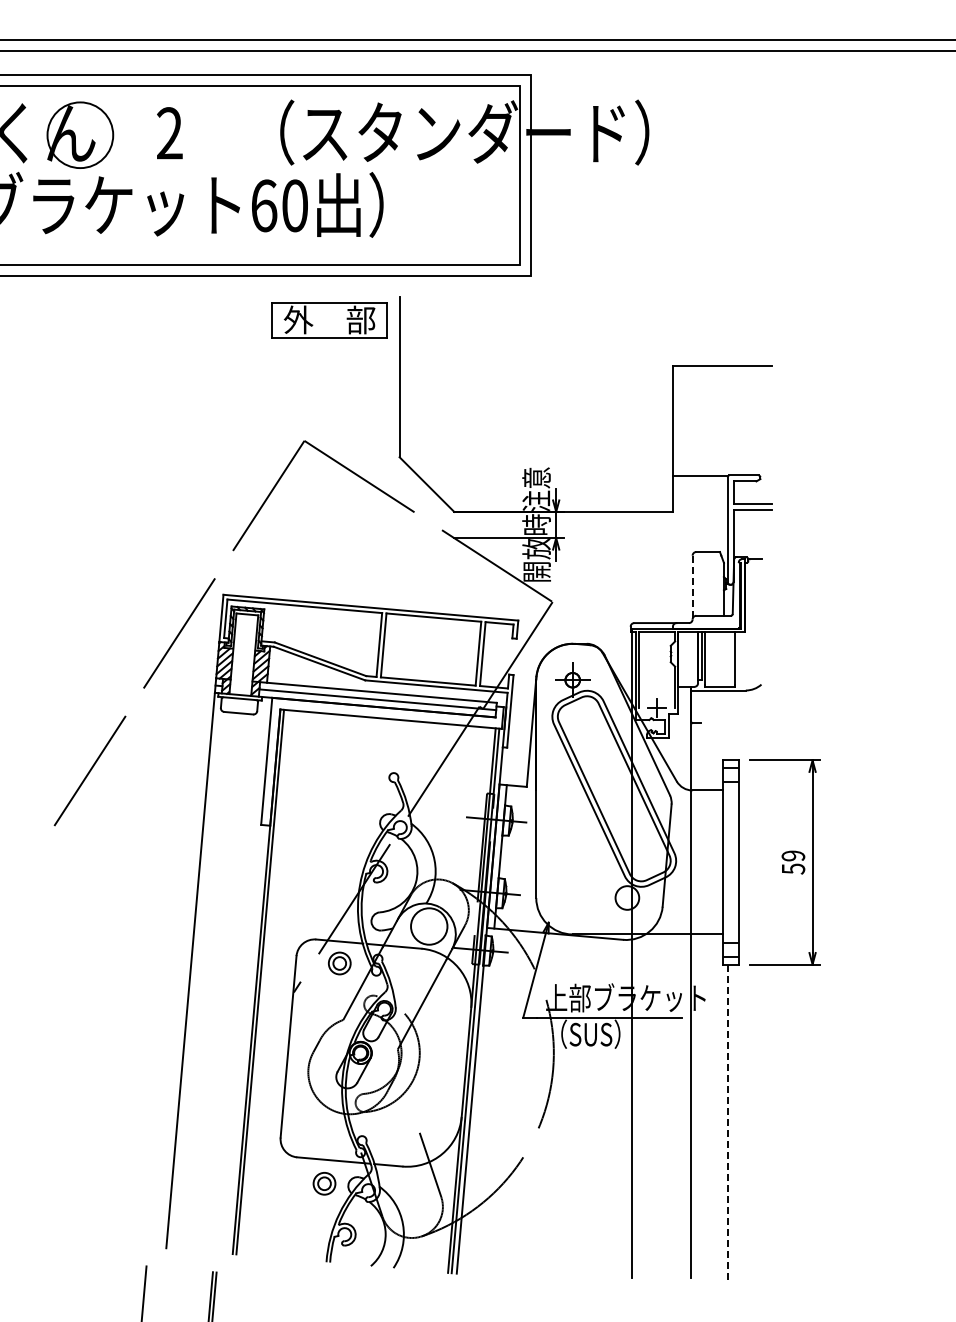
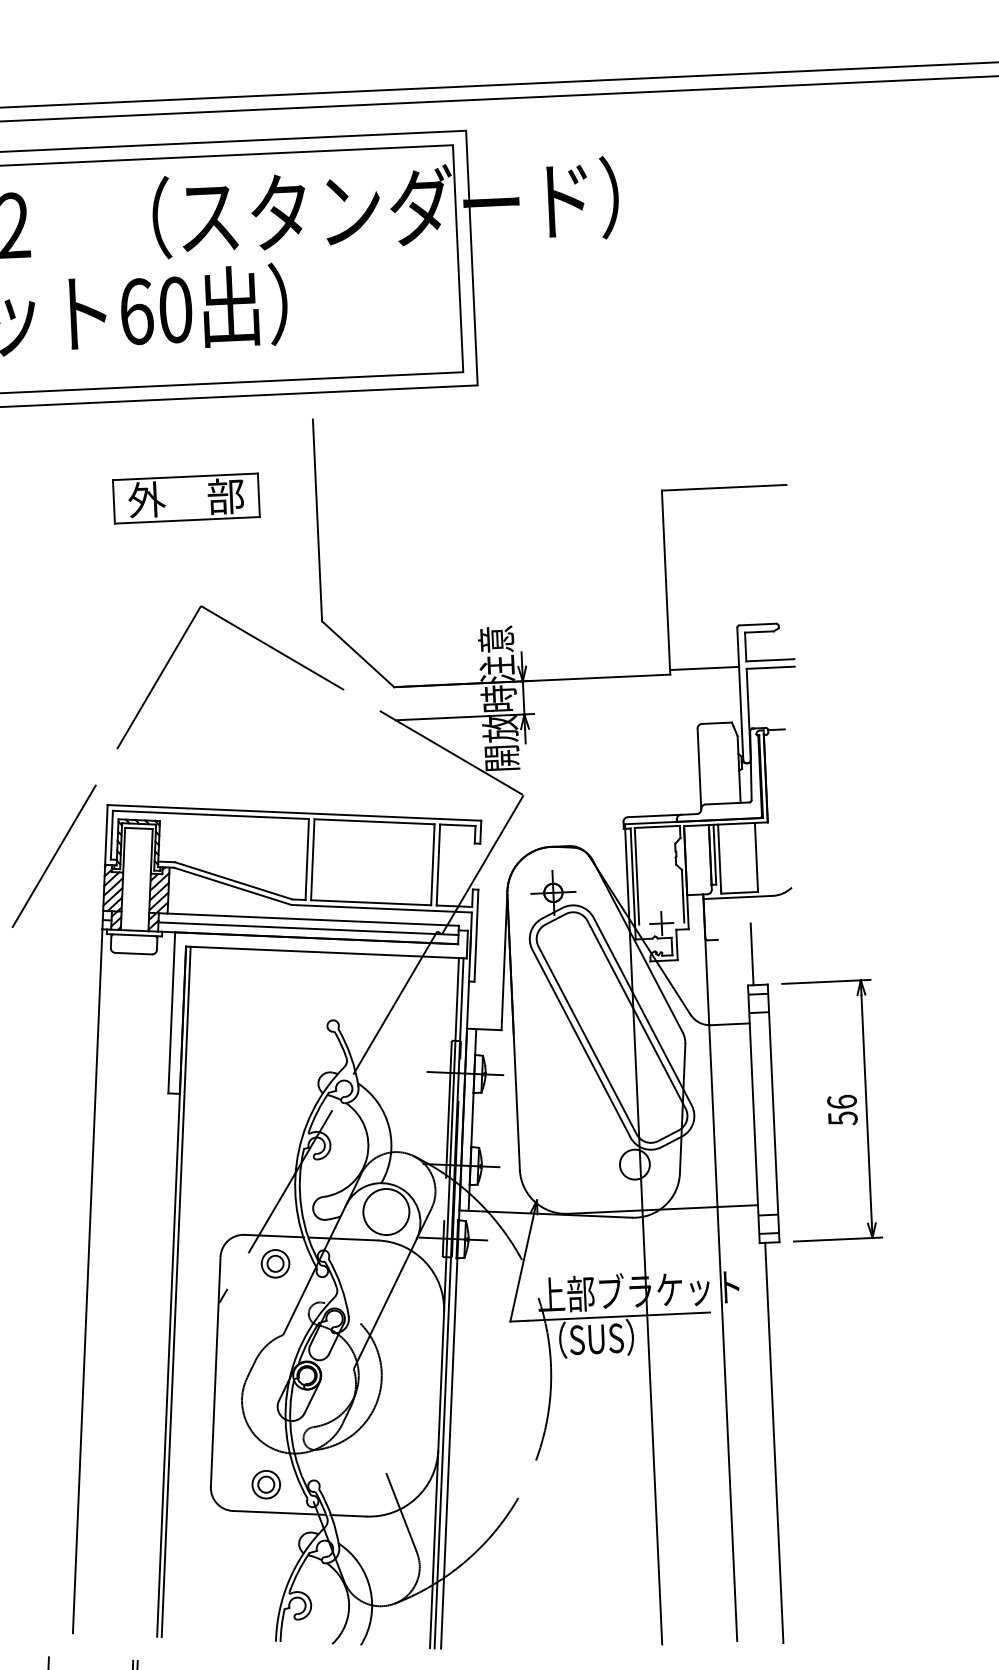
part: (329, 320) -> (186, 498), moved
line: (699, 476) -> (703, 668), moved
line: (692, 587) -> (699, 768), dashed -> solid
line: (727, 735) -> (751, 953), added
text: (793, 855) -> (842, 1101), 59 -> 56
line: (727, 1123) -> (774, 1443), dashed -> solid
part: (324, 1183) -> (266, 1484), moved

